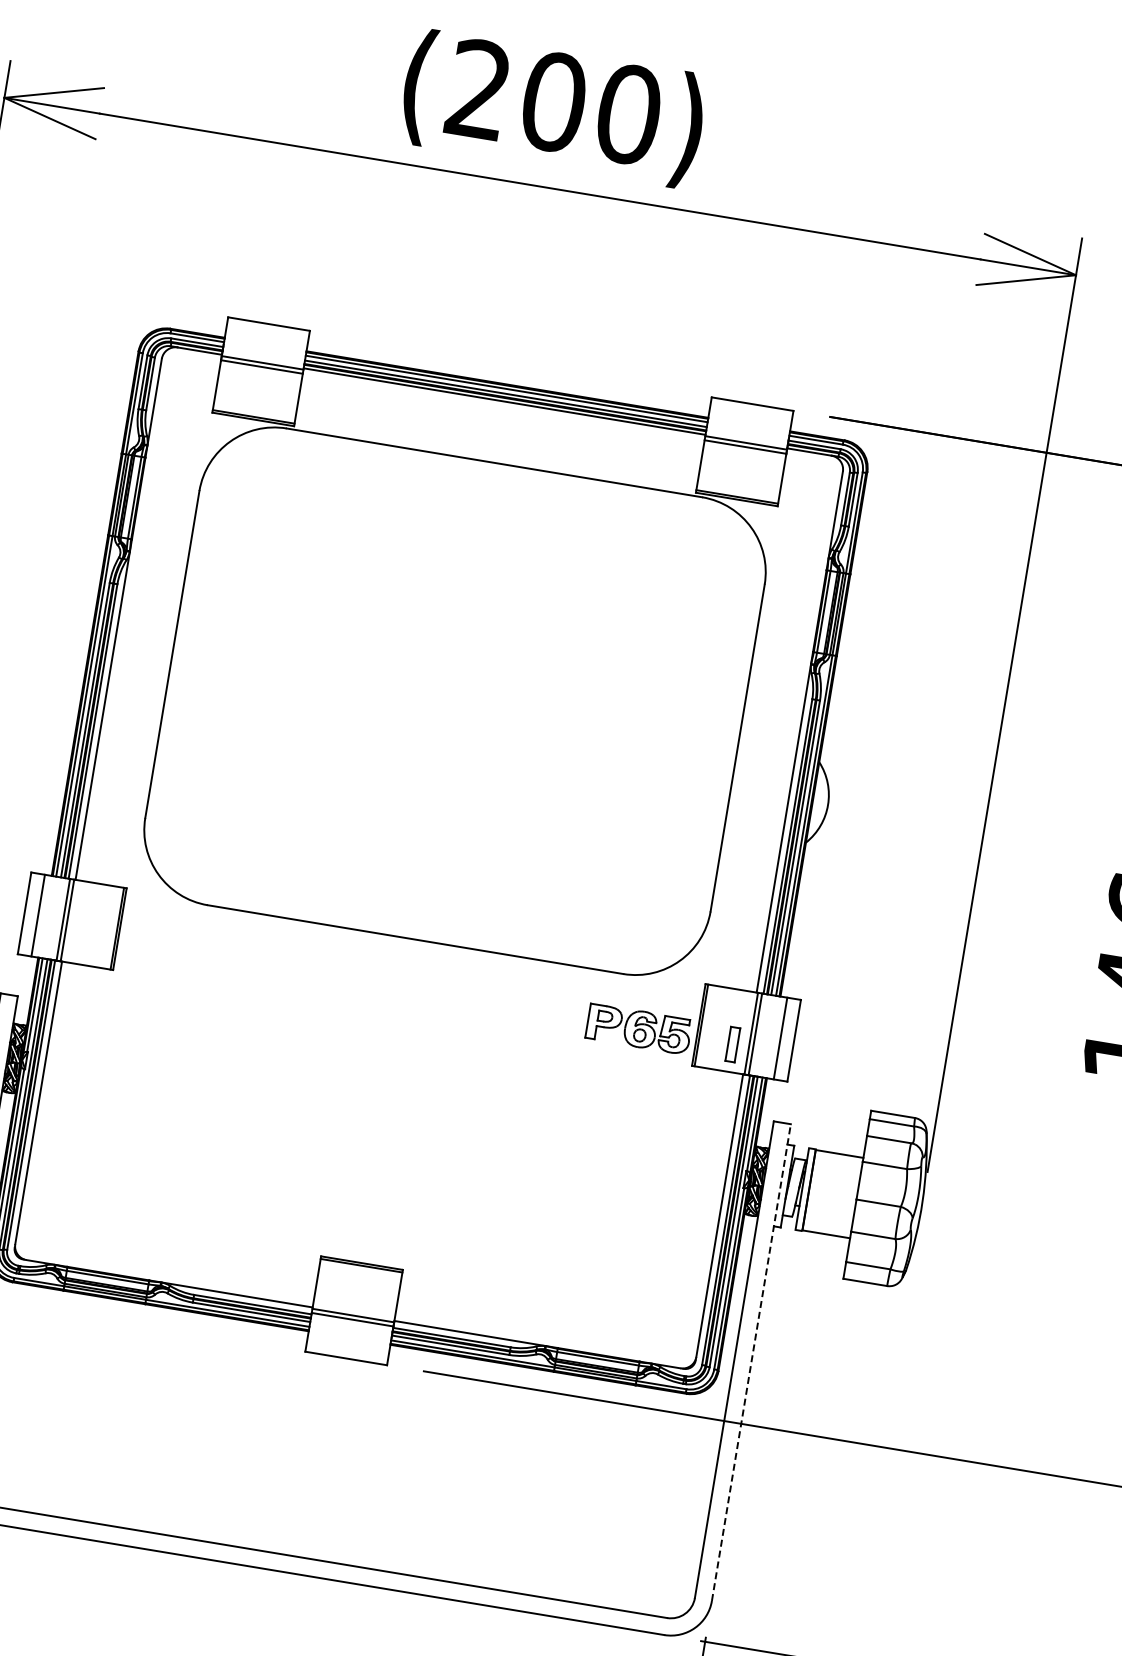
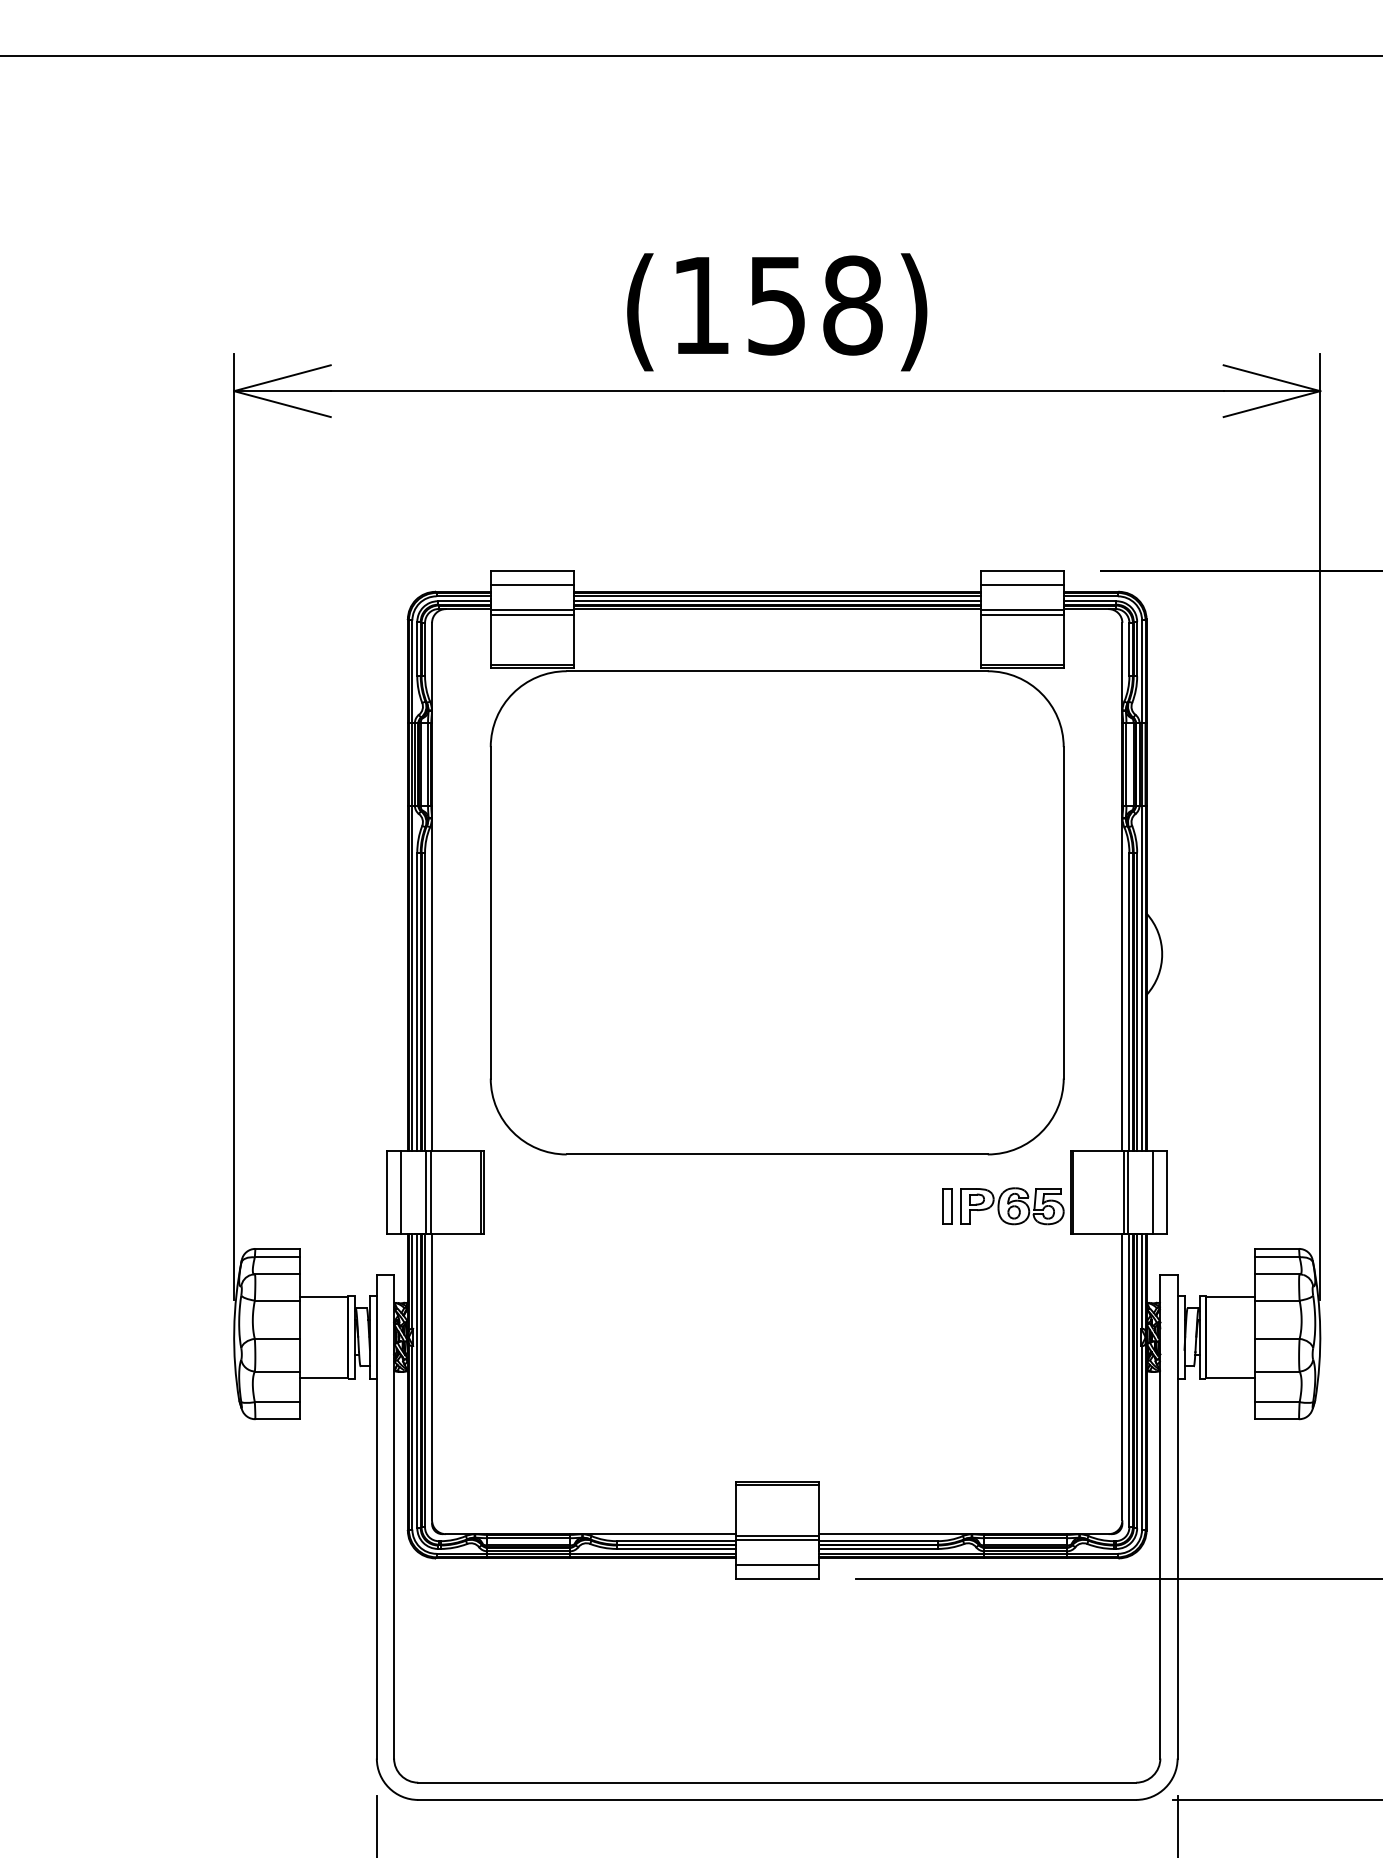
text: (554, 102) -> (777, 305), (200) -> (158)
line: (266, 337) -> (531, 584), added
line: (749, 417) -> (1021, 584), added
part: (732, 1044) -> (947, 1206), moved
line: (347, 1345) -> (776, 1565), added
line: (751, 1362) -> (1177, 1516), dashed -> solid

